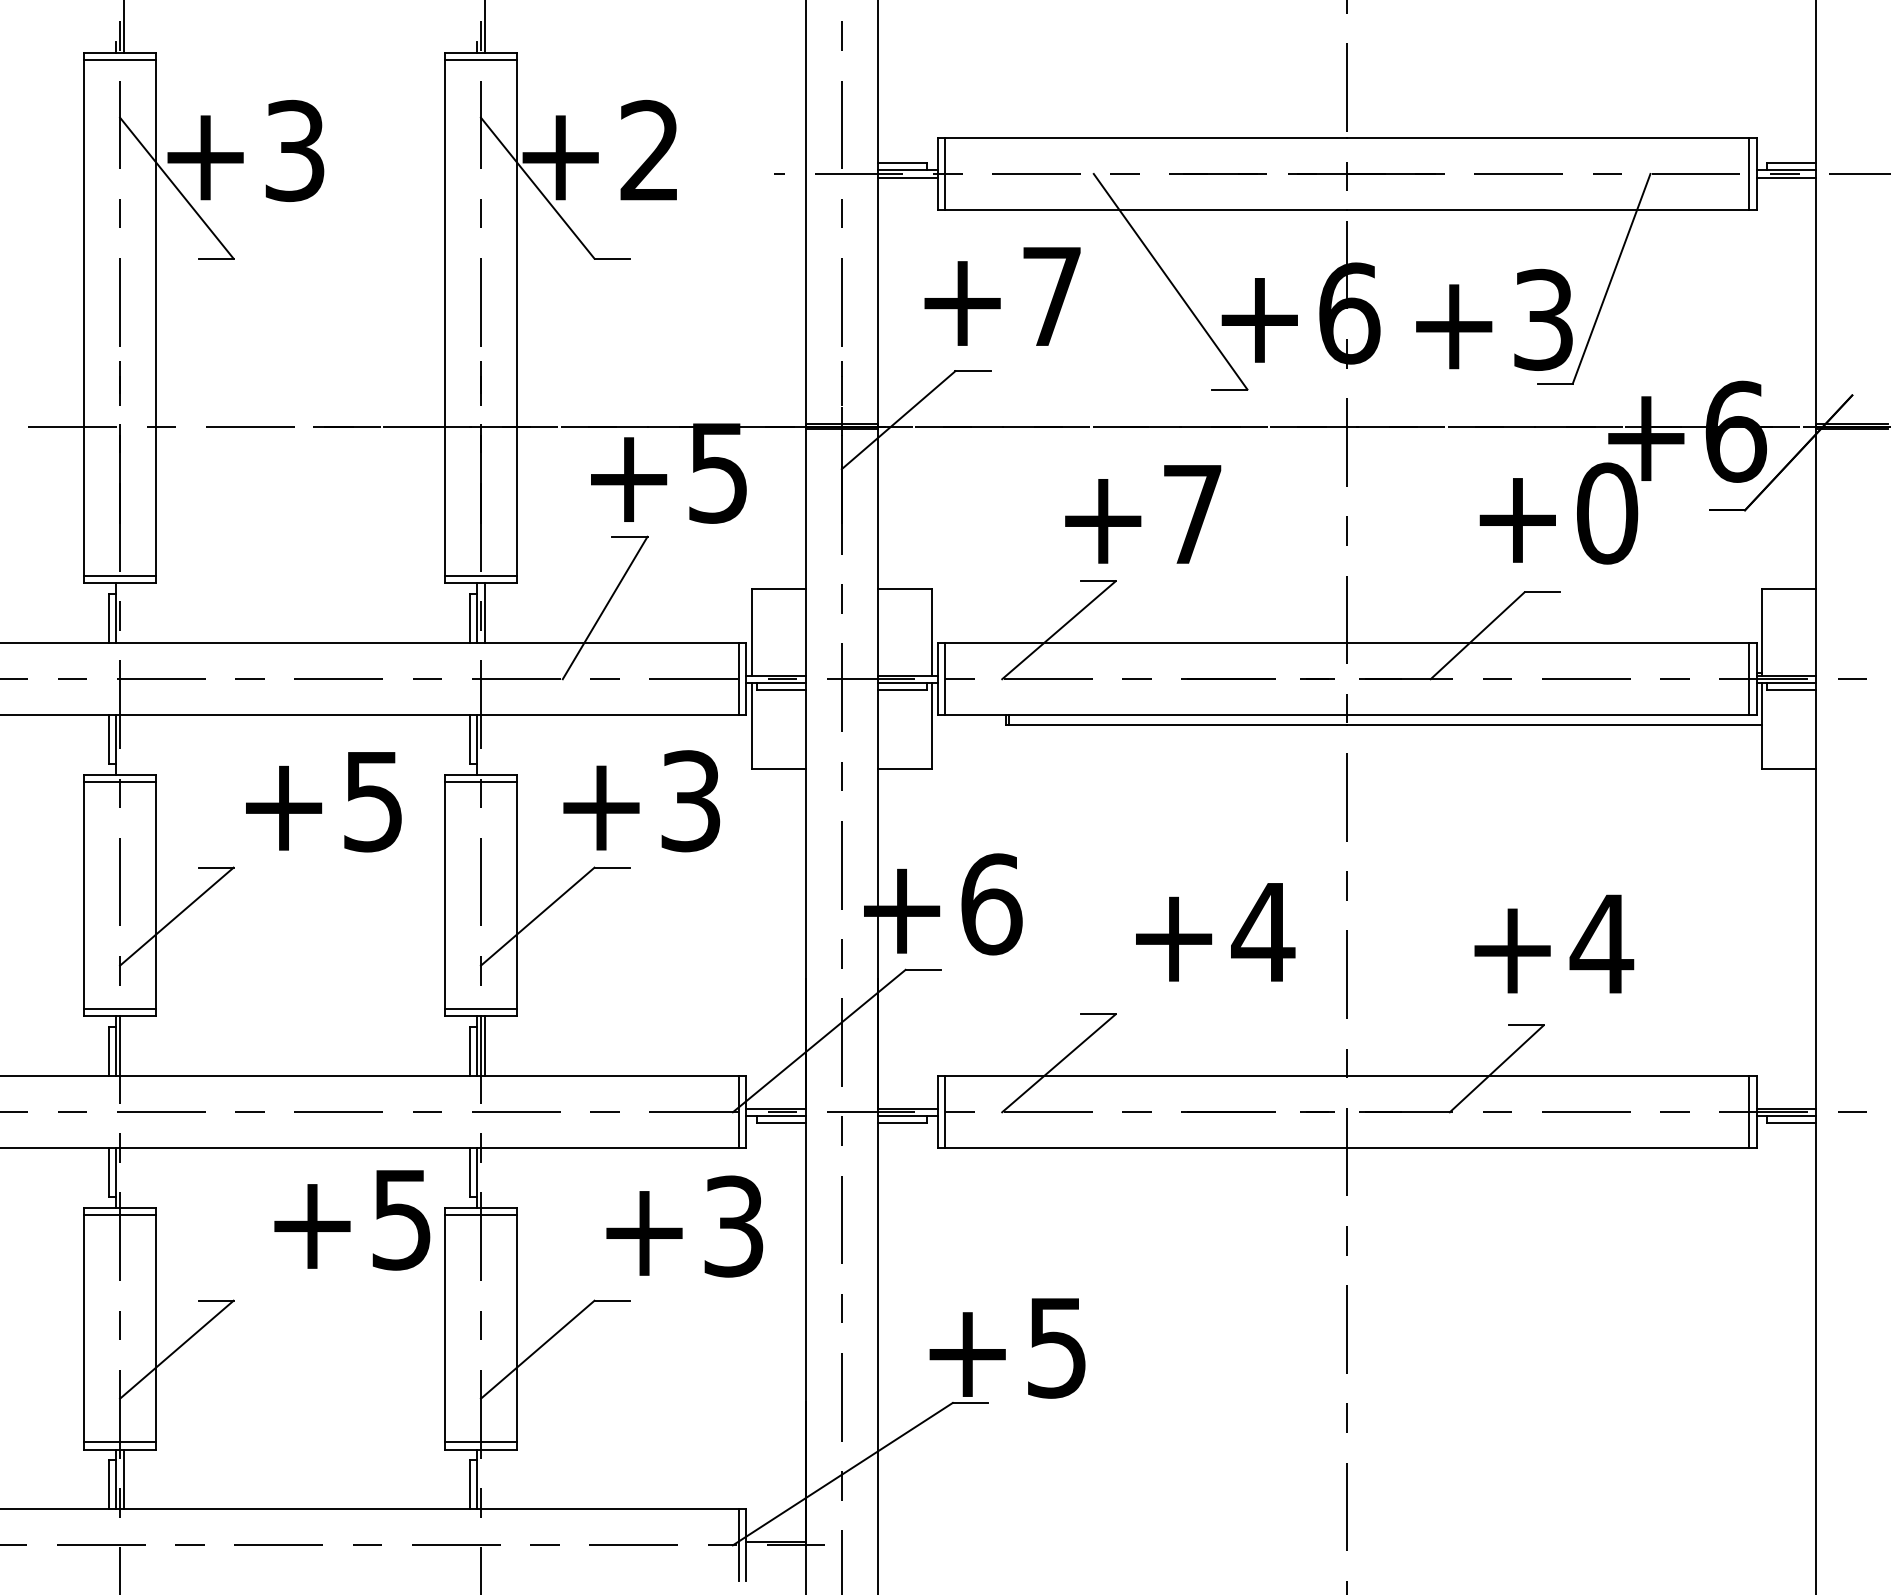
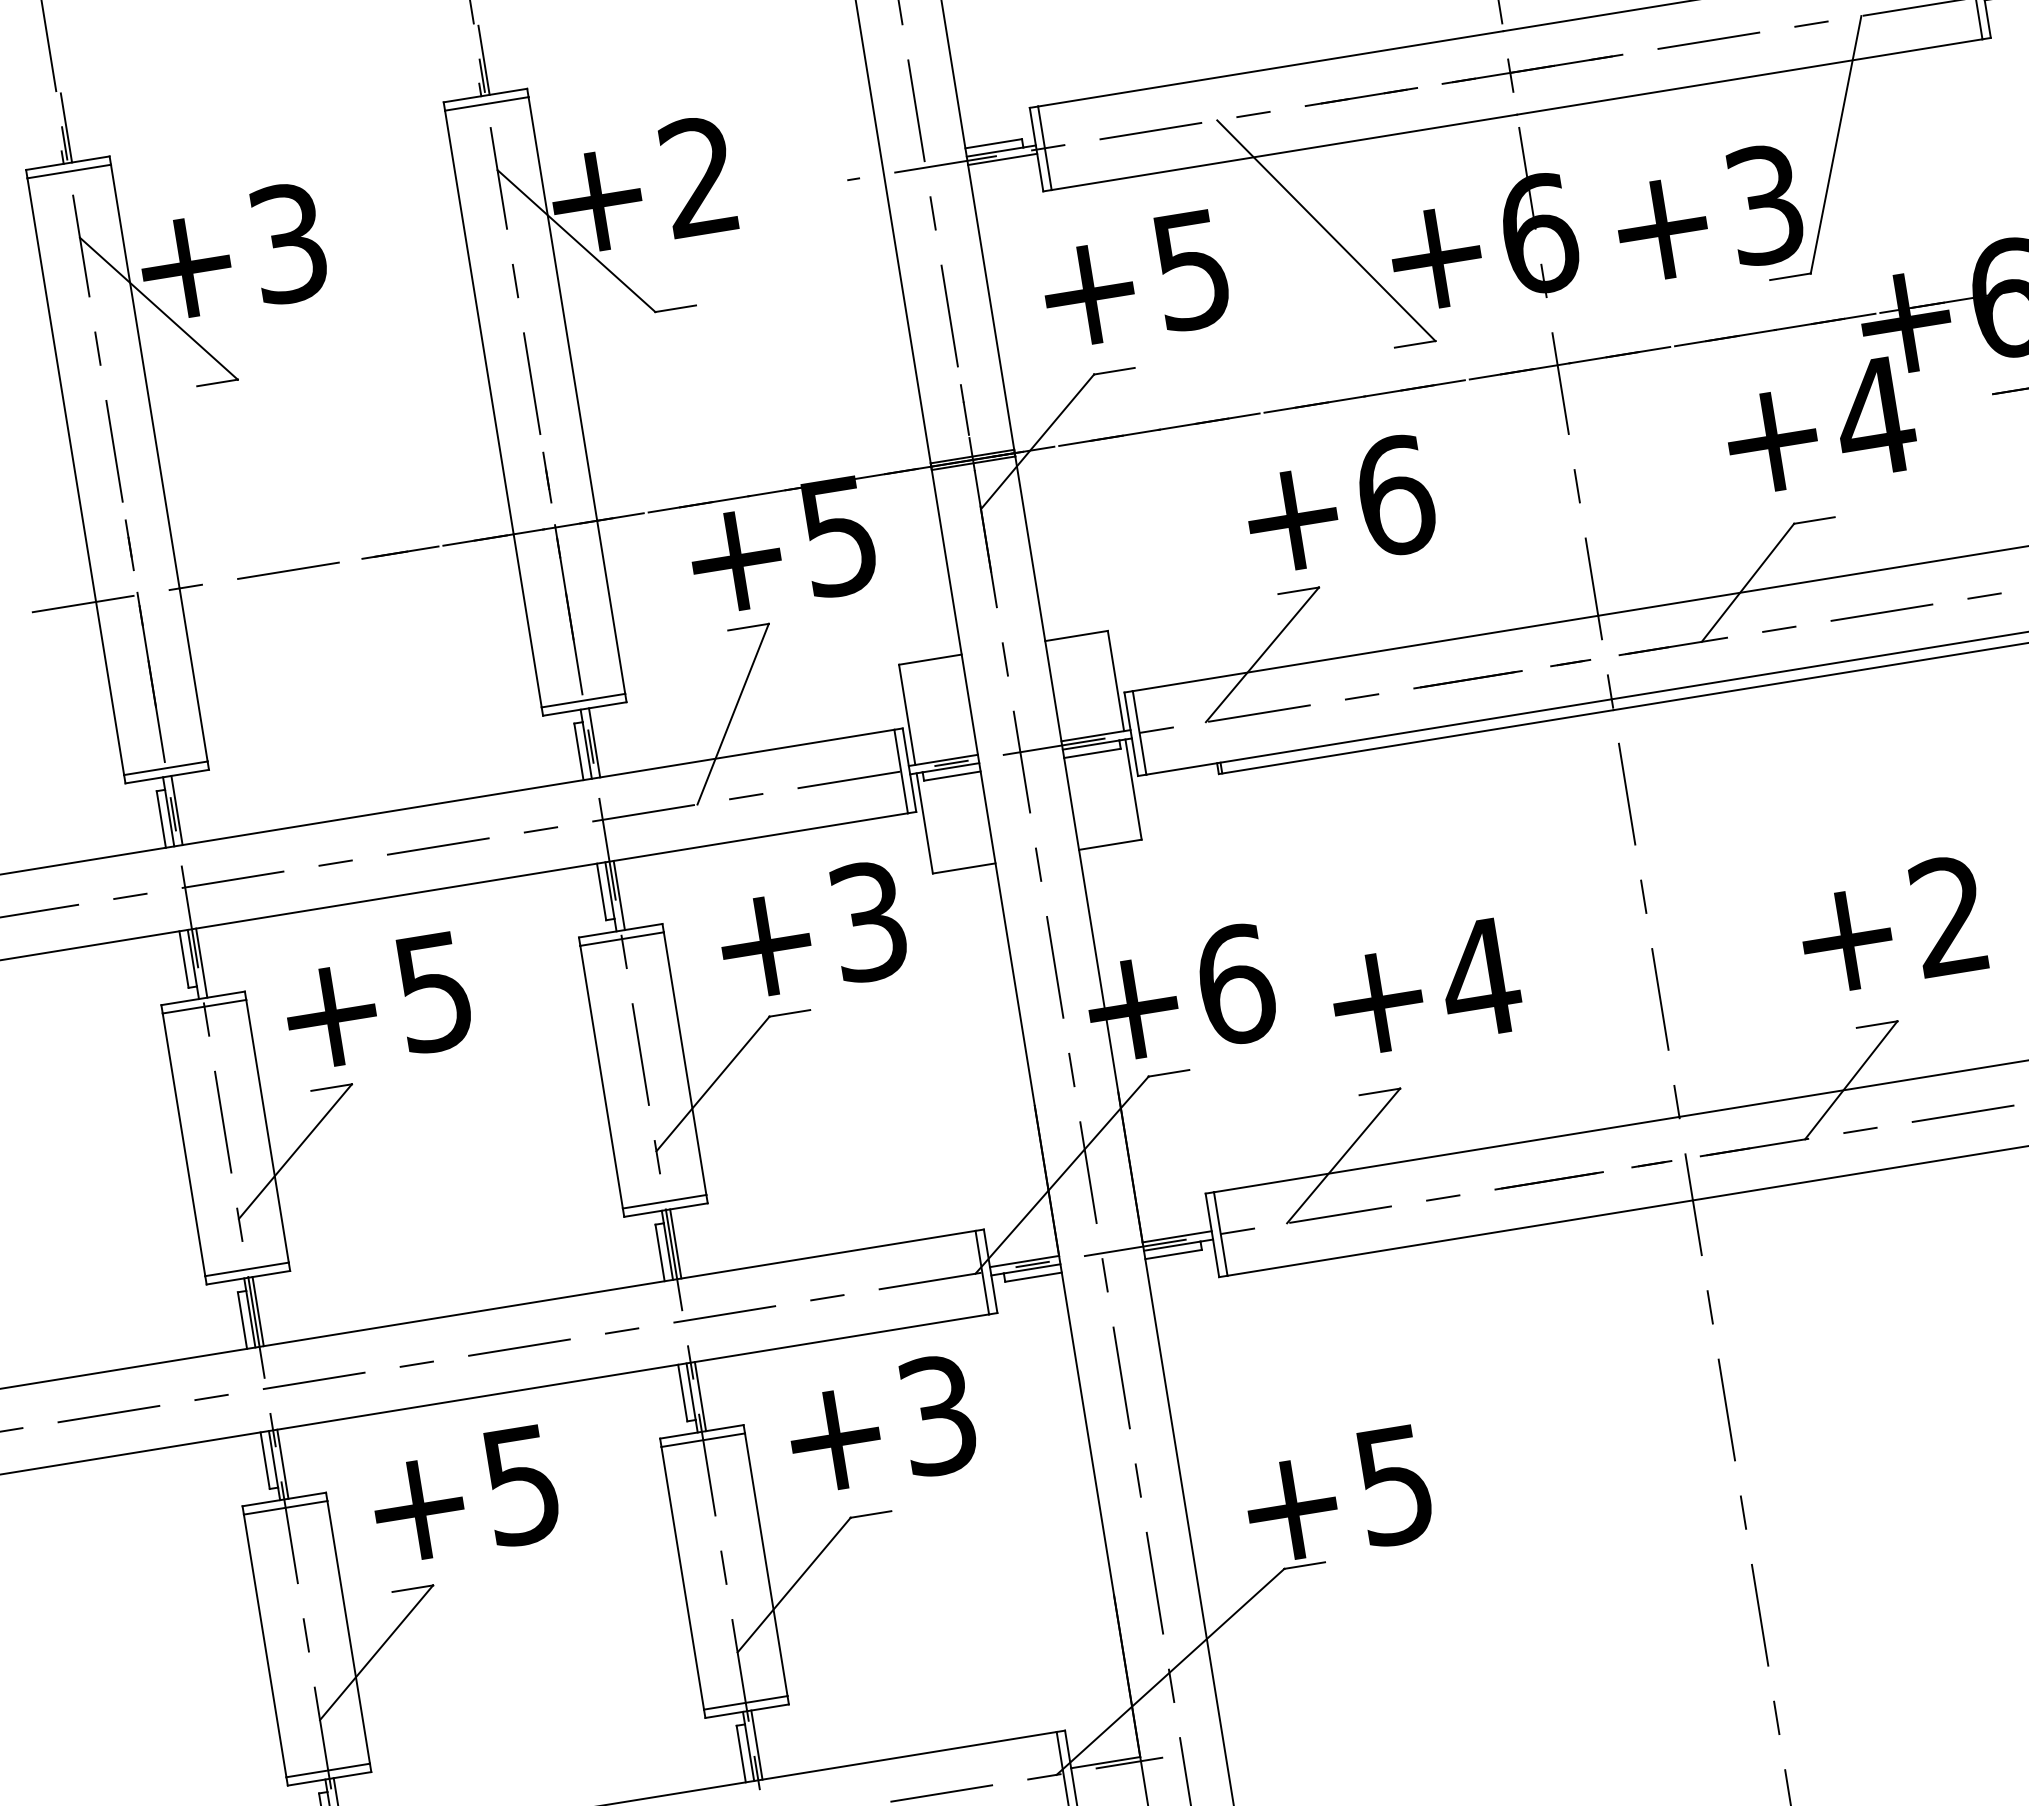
text: (1051, 297) -> (1191, 271), +7 -> +5
text: (1606, 513) -> (1874, 417), +0 -> +4
text: (1192, 514) -> (1395, 495), +7 -> +6
line: (123, 613) -> (176, 810), added
line: (123, 745) -> (201, 963), added
line: (484, 745) -> (619, 895), added
text: (323, 802) -> (376, 1002), moved
text: (1215, 932) -> (1425, 987), moved
text: (1601, 943) -> (1948, 915), +4 -> +2
line: (123, 1046) -> (258, 1311), added
line: (123, 1178) -> (282, 1464), added
line: (484, 1178) -> (700, 1396), added
text: (352, 1220) -> (464, 1495), moved
text: (684, 1226) -> (880, 1424), moved
line: (484, 1479) -> (756, 1745), added

